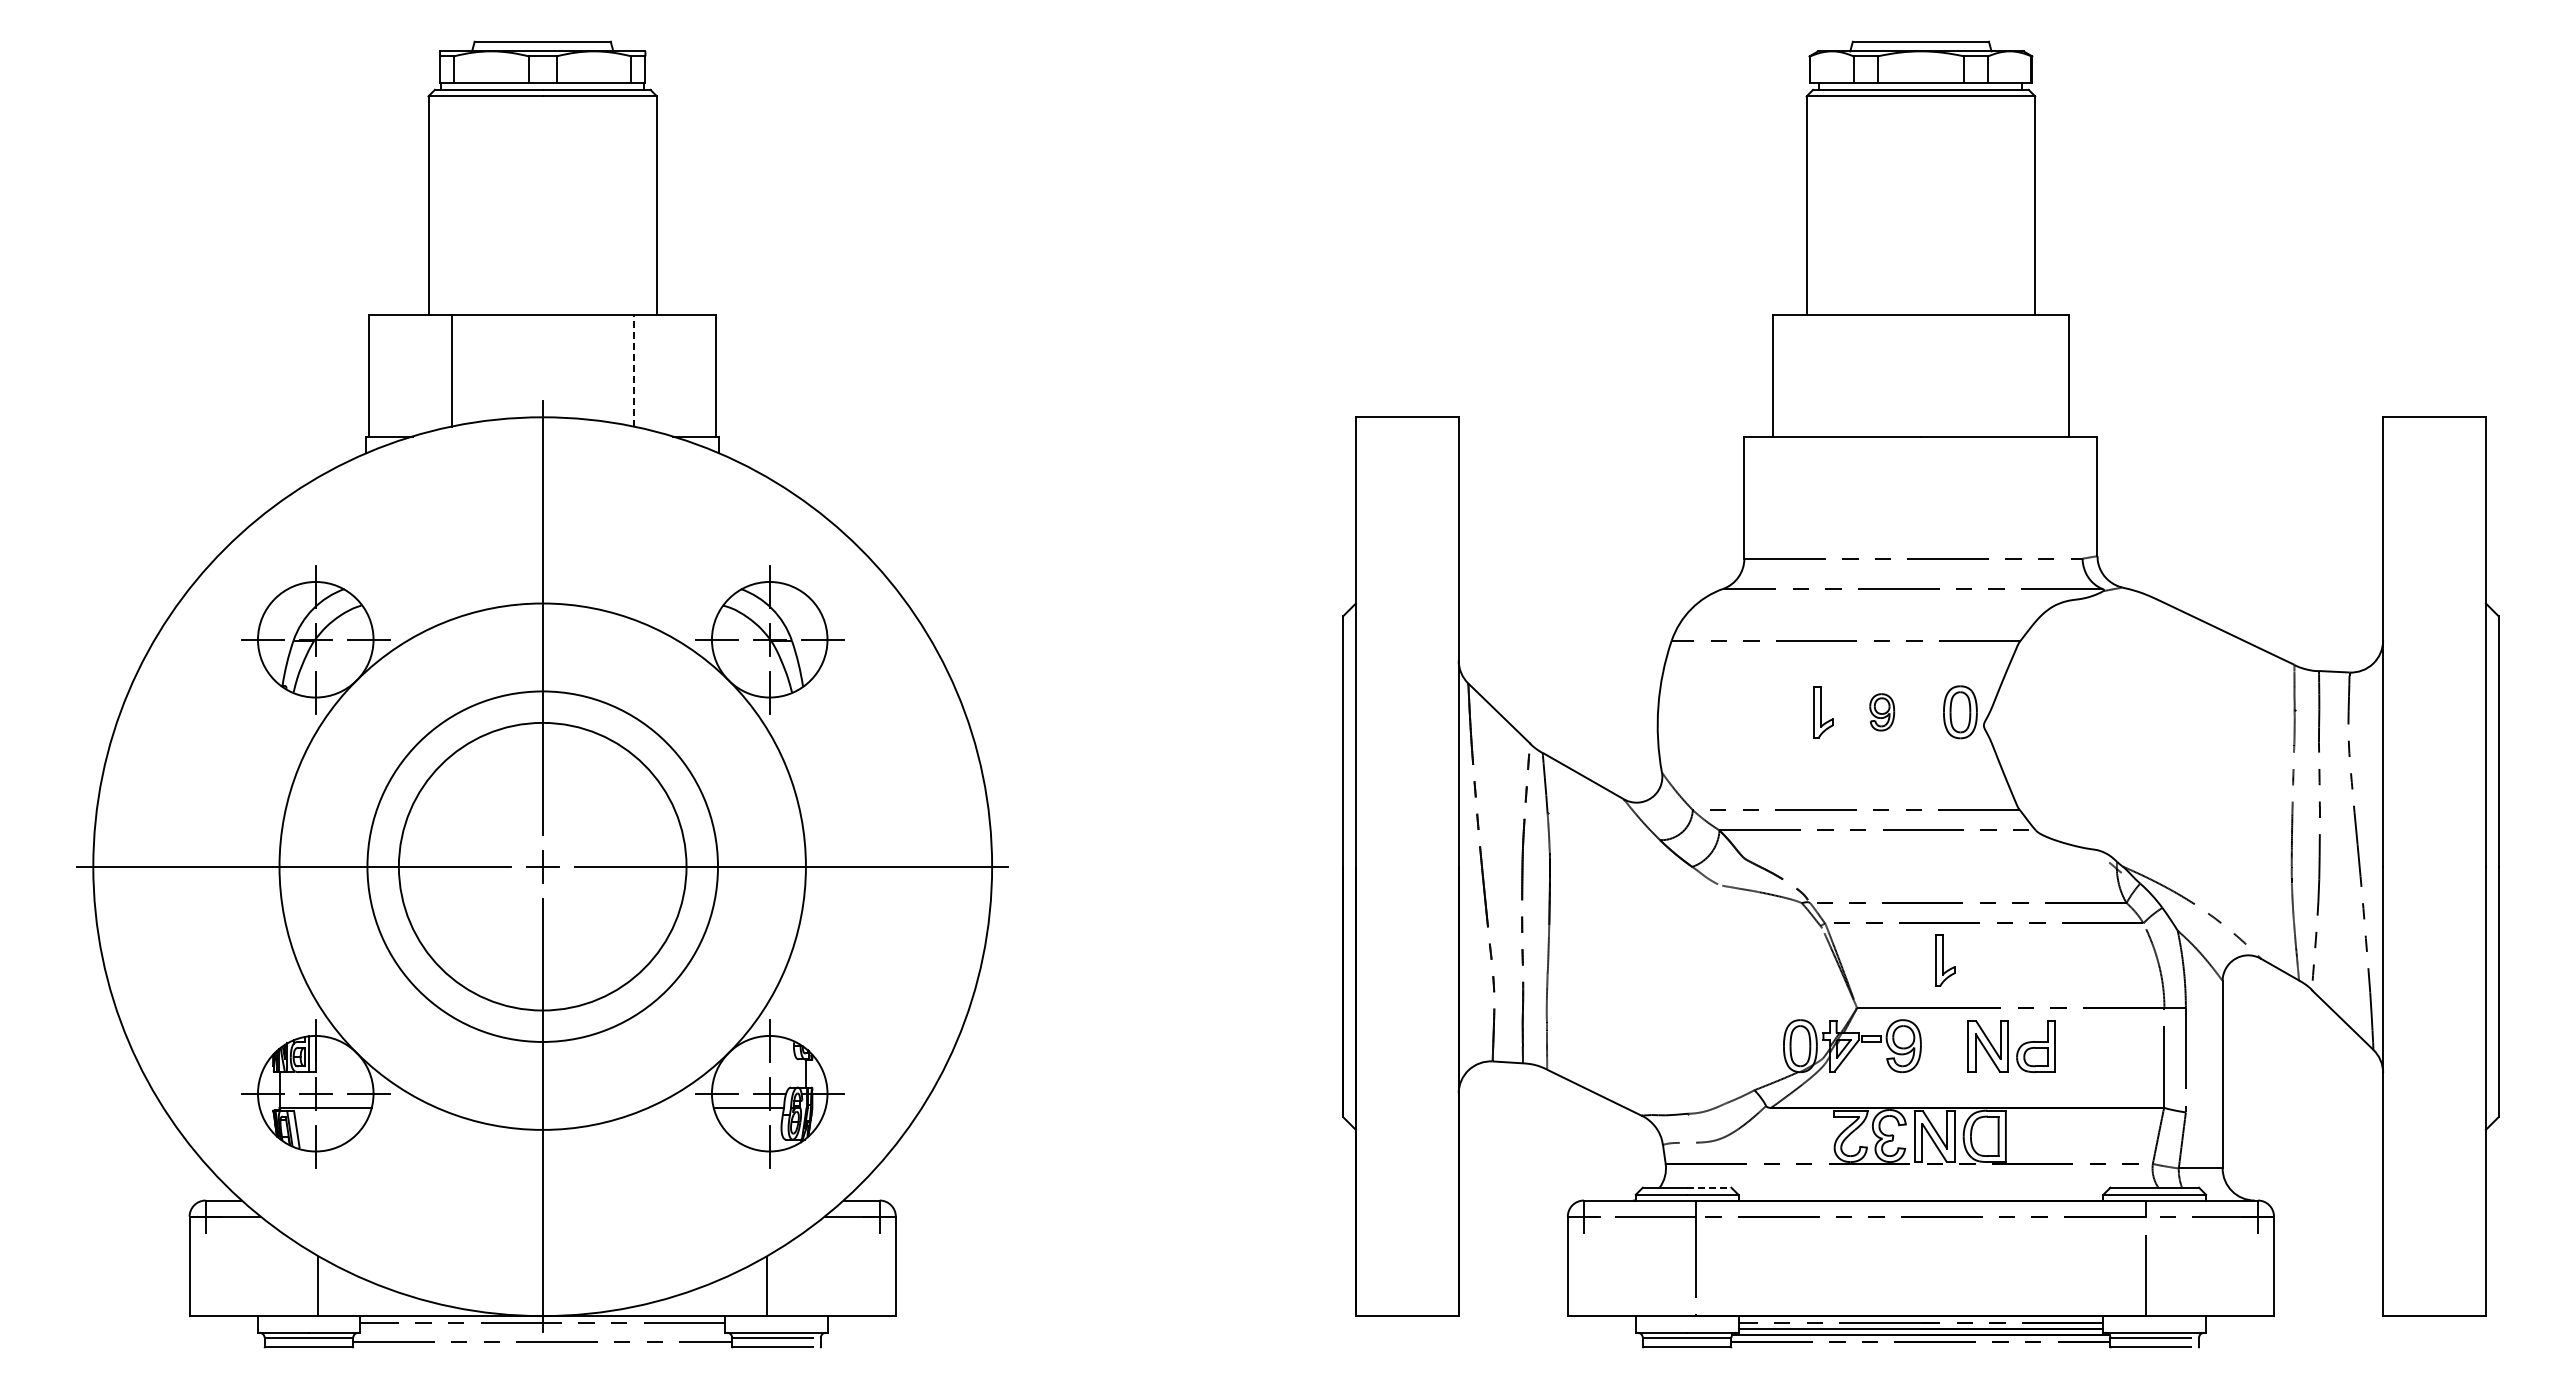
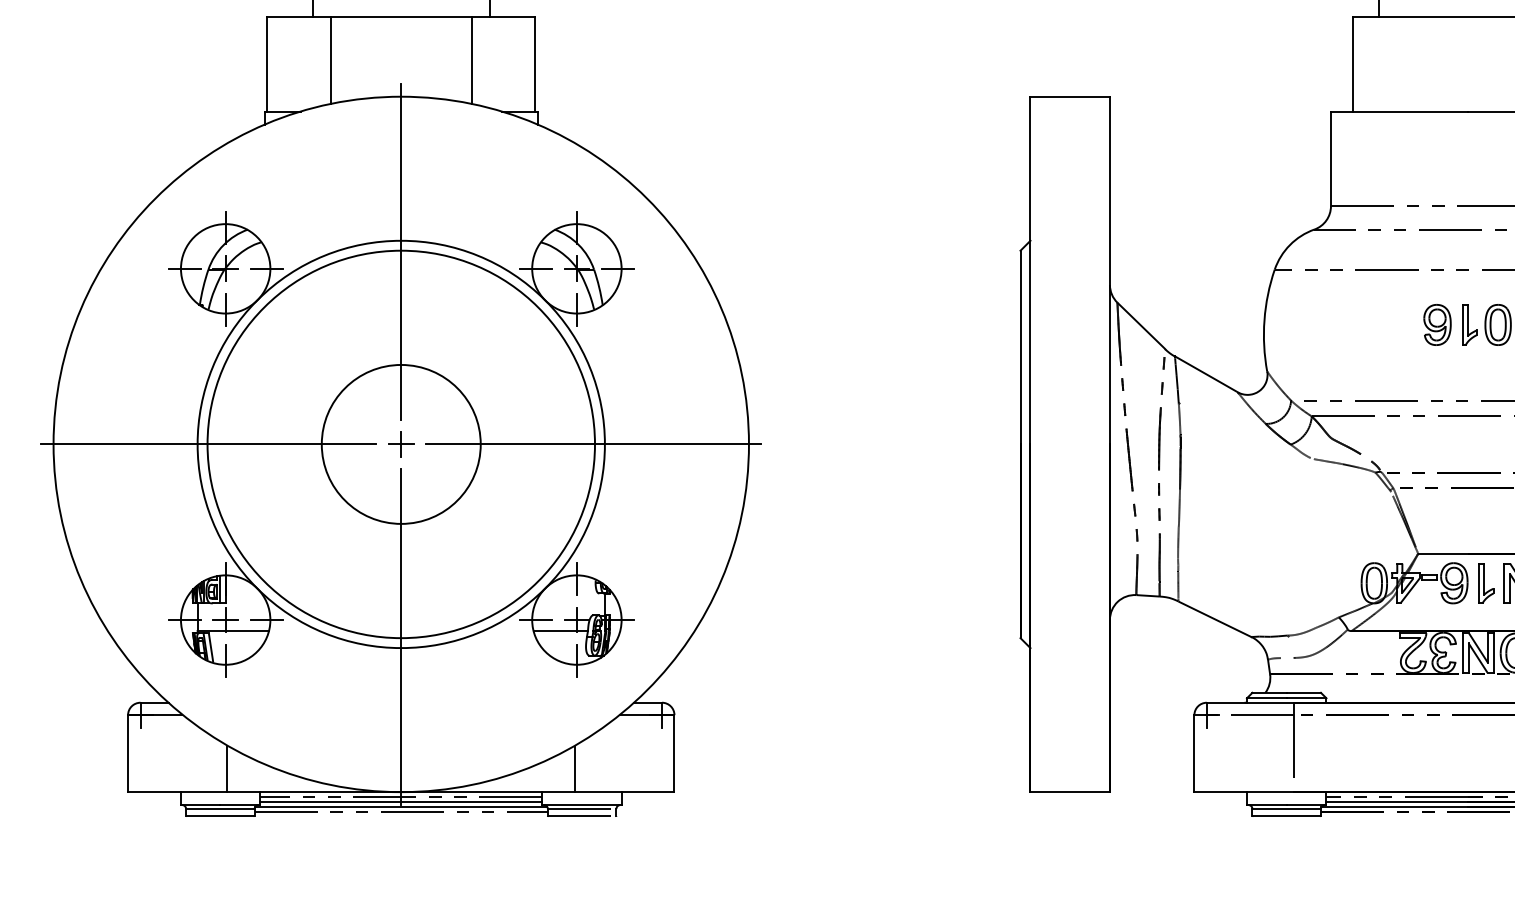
line: (633, 370) -> (471, 60), dashed -> solid
part: (1823, 712) -> (1469, 325), moved
part: (1882, 712) -> (1437, 325), size x1.43
circle: (542, 866) -> (401, 444), size x0.71
circle: (542, 866) -> (401, 444), size x1.43
part: (1945, 960) -> (1486, 583), moved
line: (1709, 1187) -> (1304, 692), dashed -> solid
line: (542, 1328) -> (401, 801), added
line: (542, 1335) -> (401, 807), added

